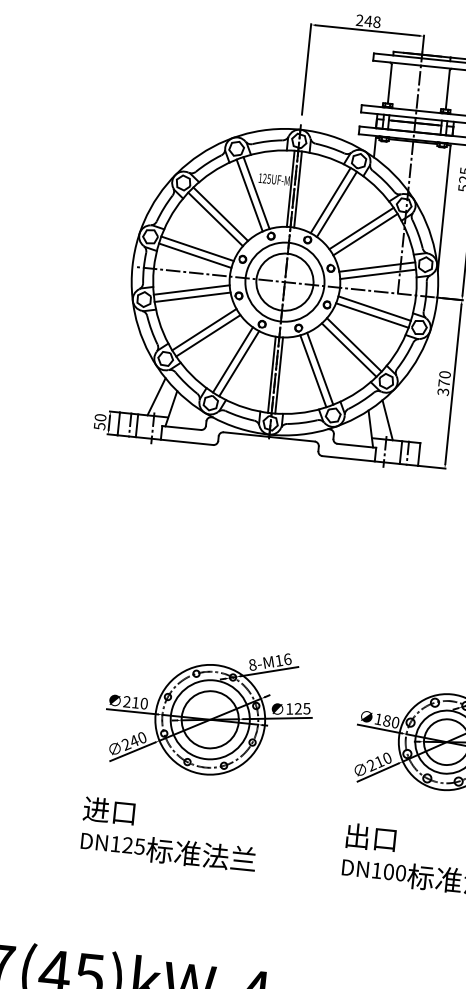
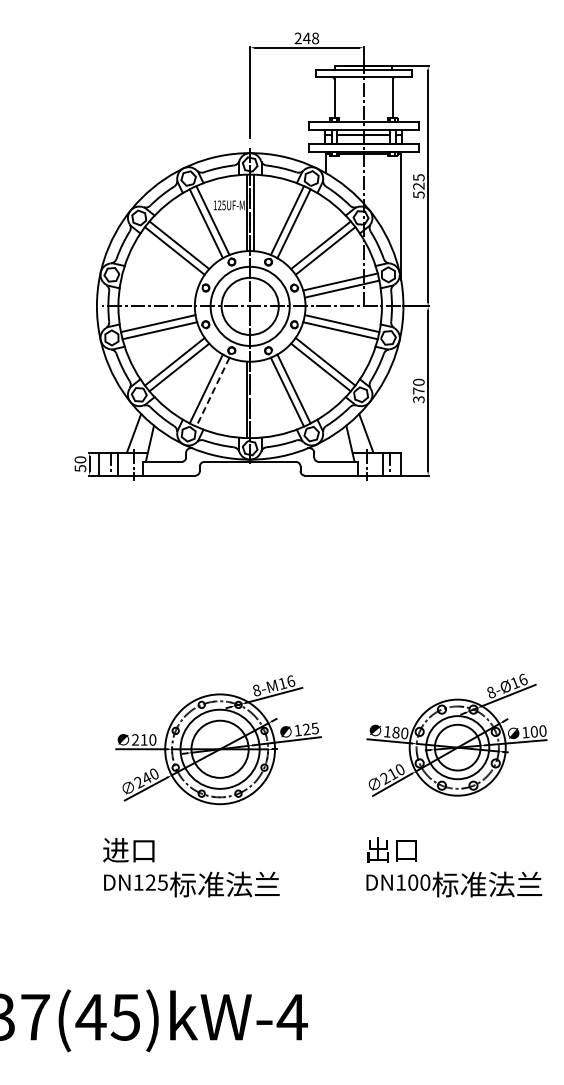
line: (197, 248) -> (159, 281), removed
line: (194, 255) -> (157, 288), removed
line: (238, 364) -> (212, 392), solid -> dashed
line: (278, 375) -> (253, 399), removed

